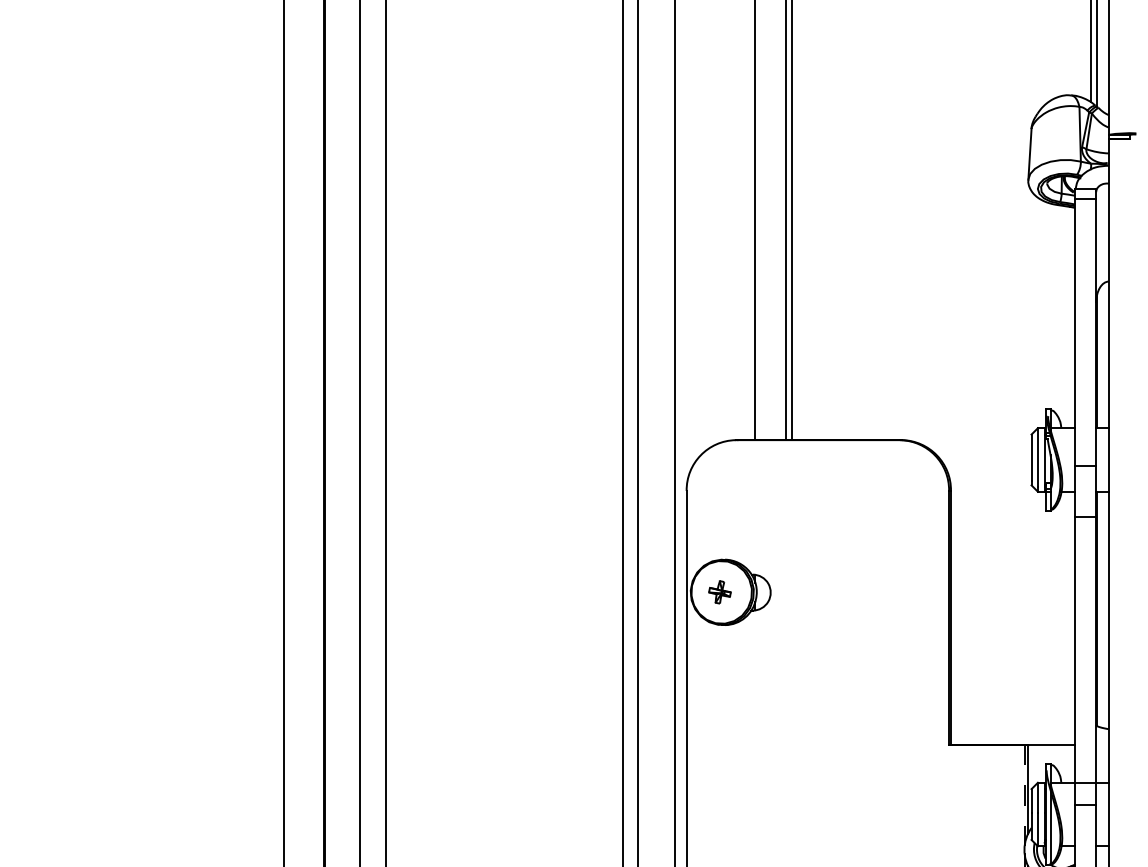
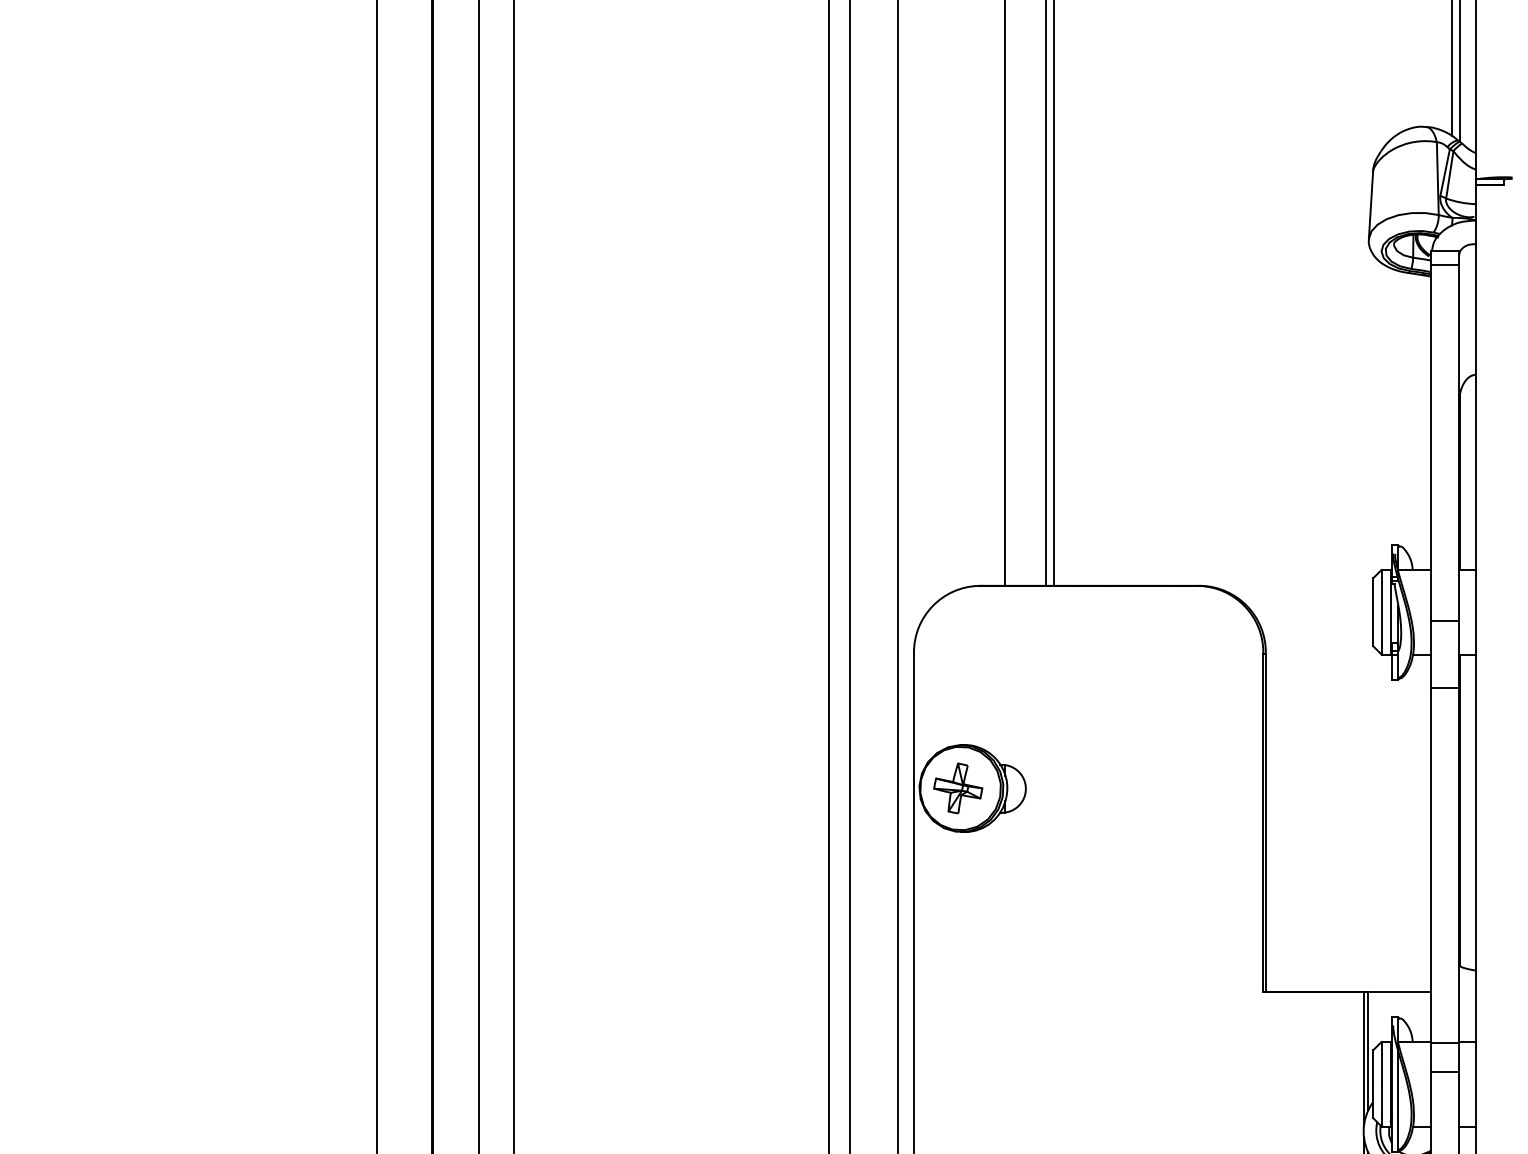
part: (720, 592) -> (958, 788), size x1.67
line: (1024, 795) -> (1363, 1058), dashed -> solid

